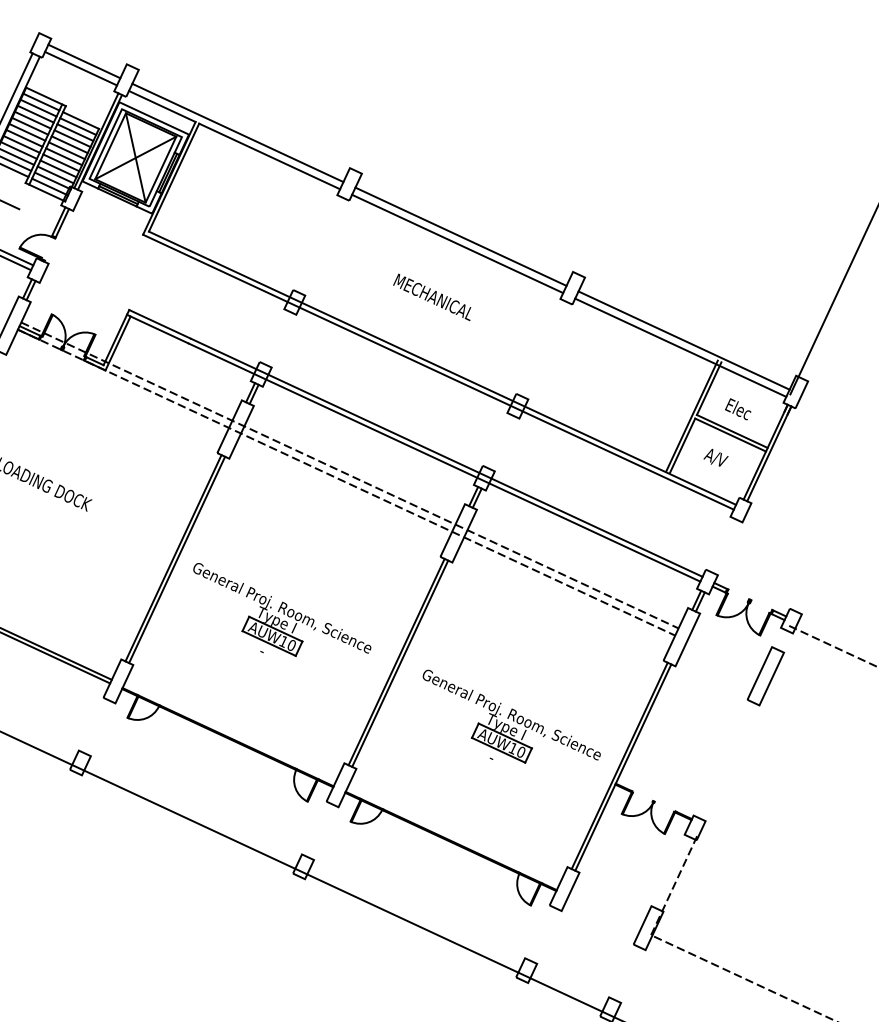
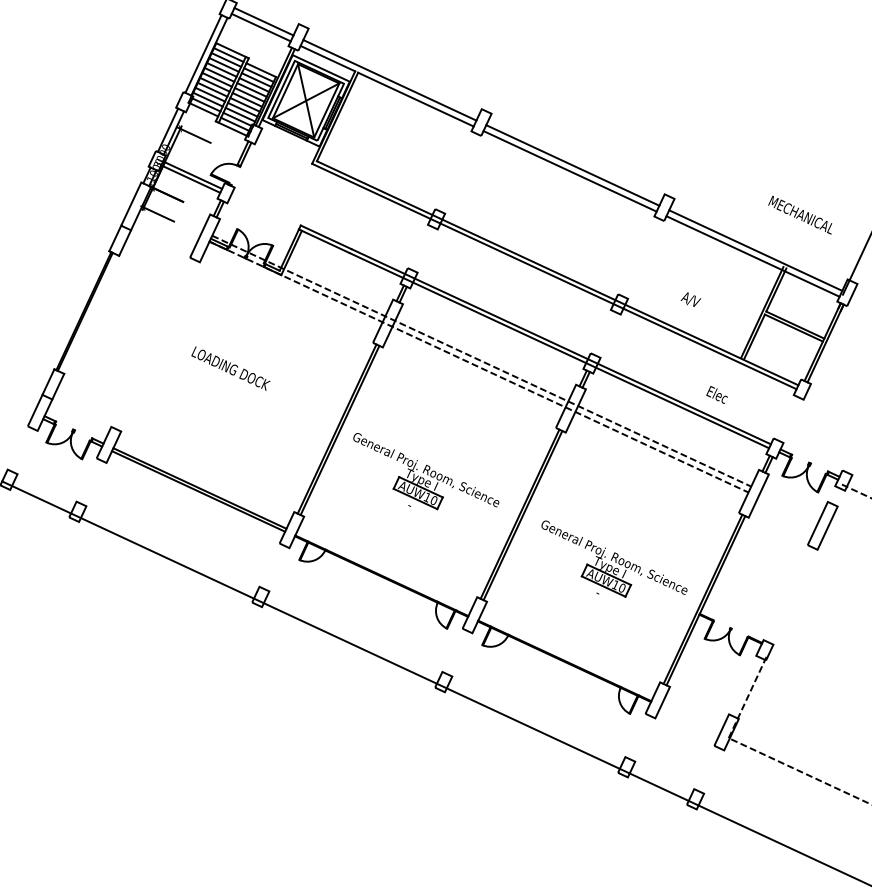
text: (432, 296) -> (800, 214), moved
text: (737, 408) -> (716, 394), moved
text: (715, 457) -> (690, 299), moved

